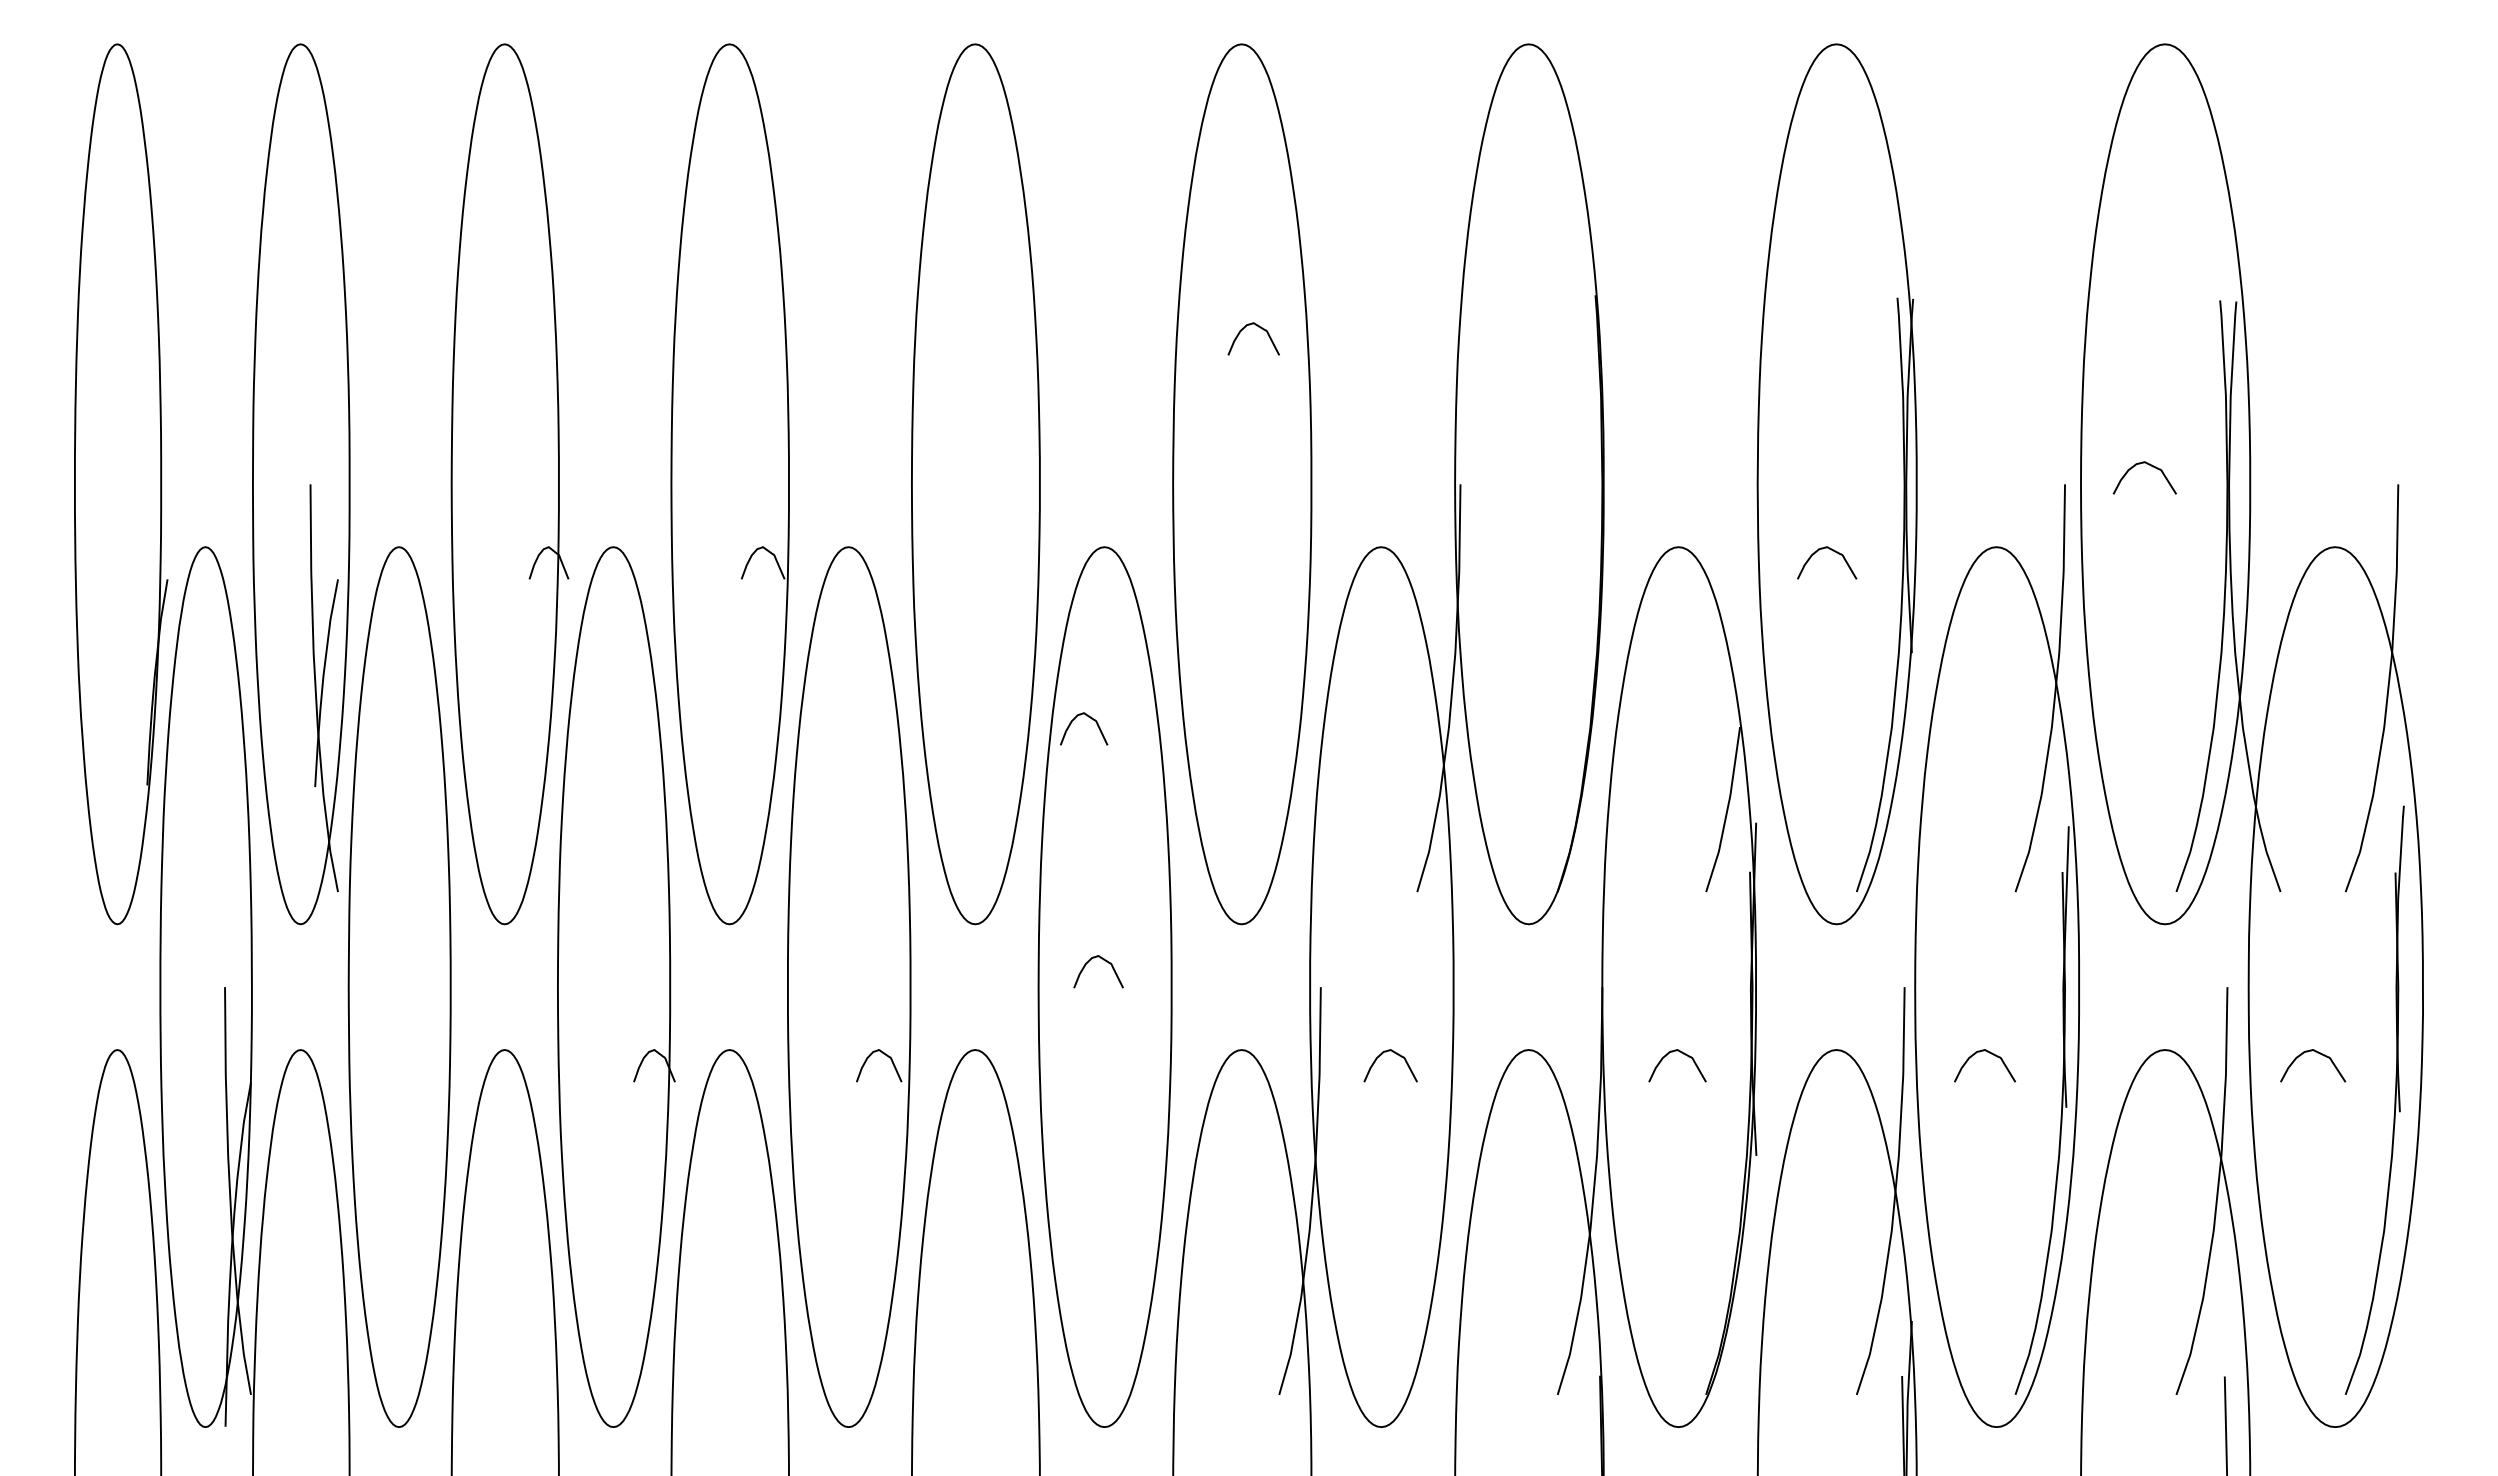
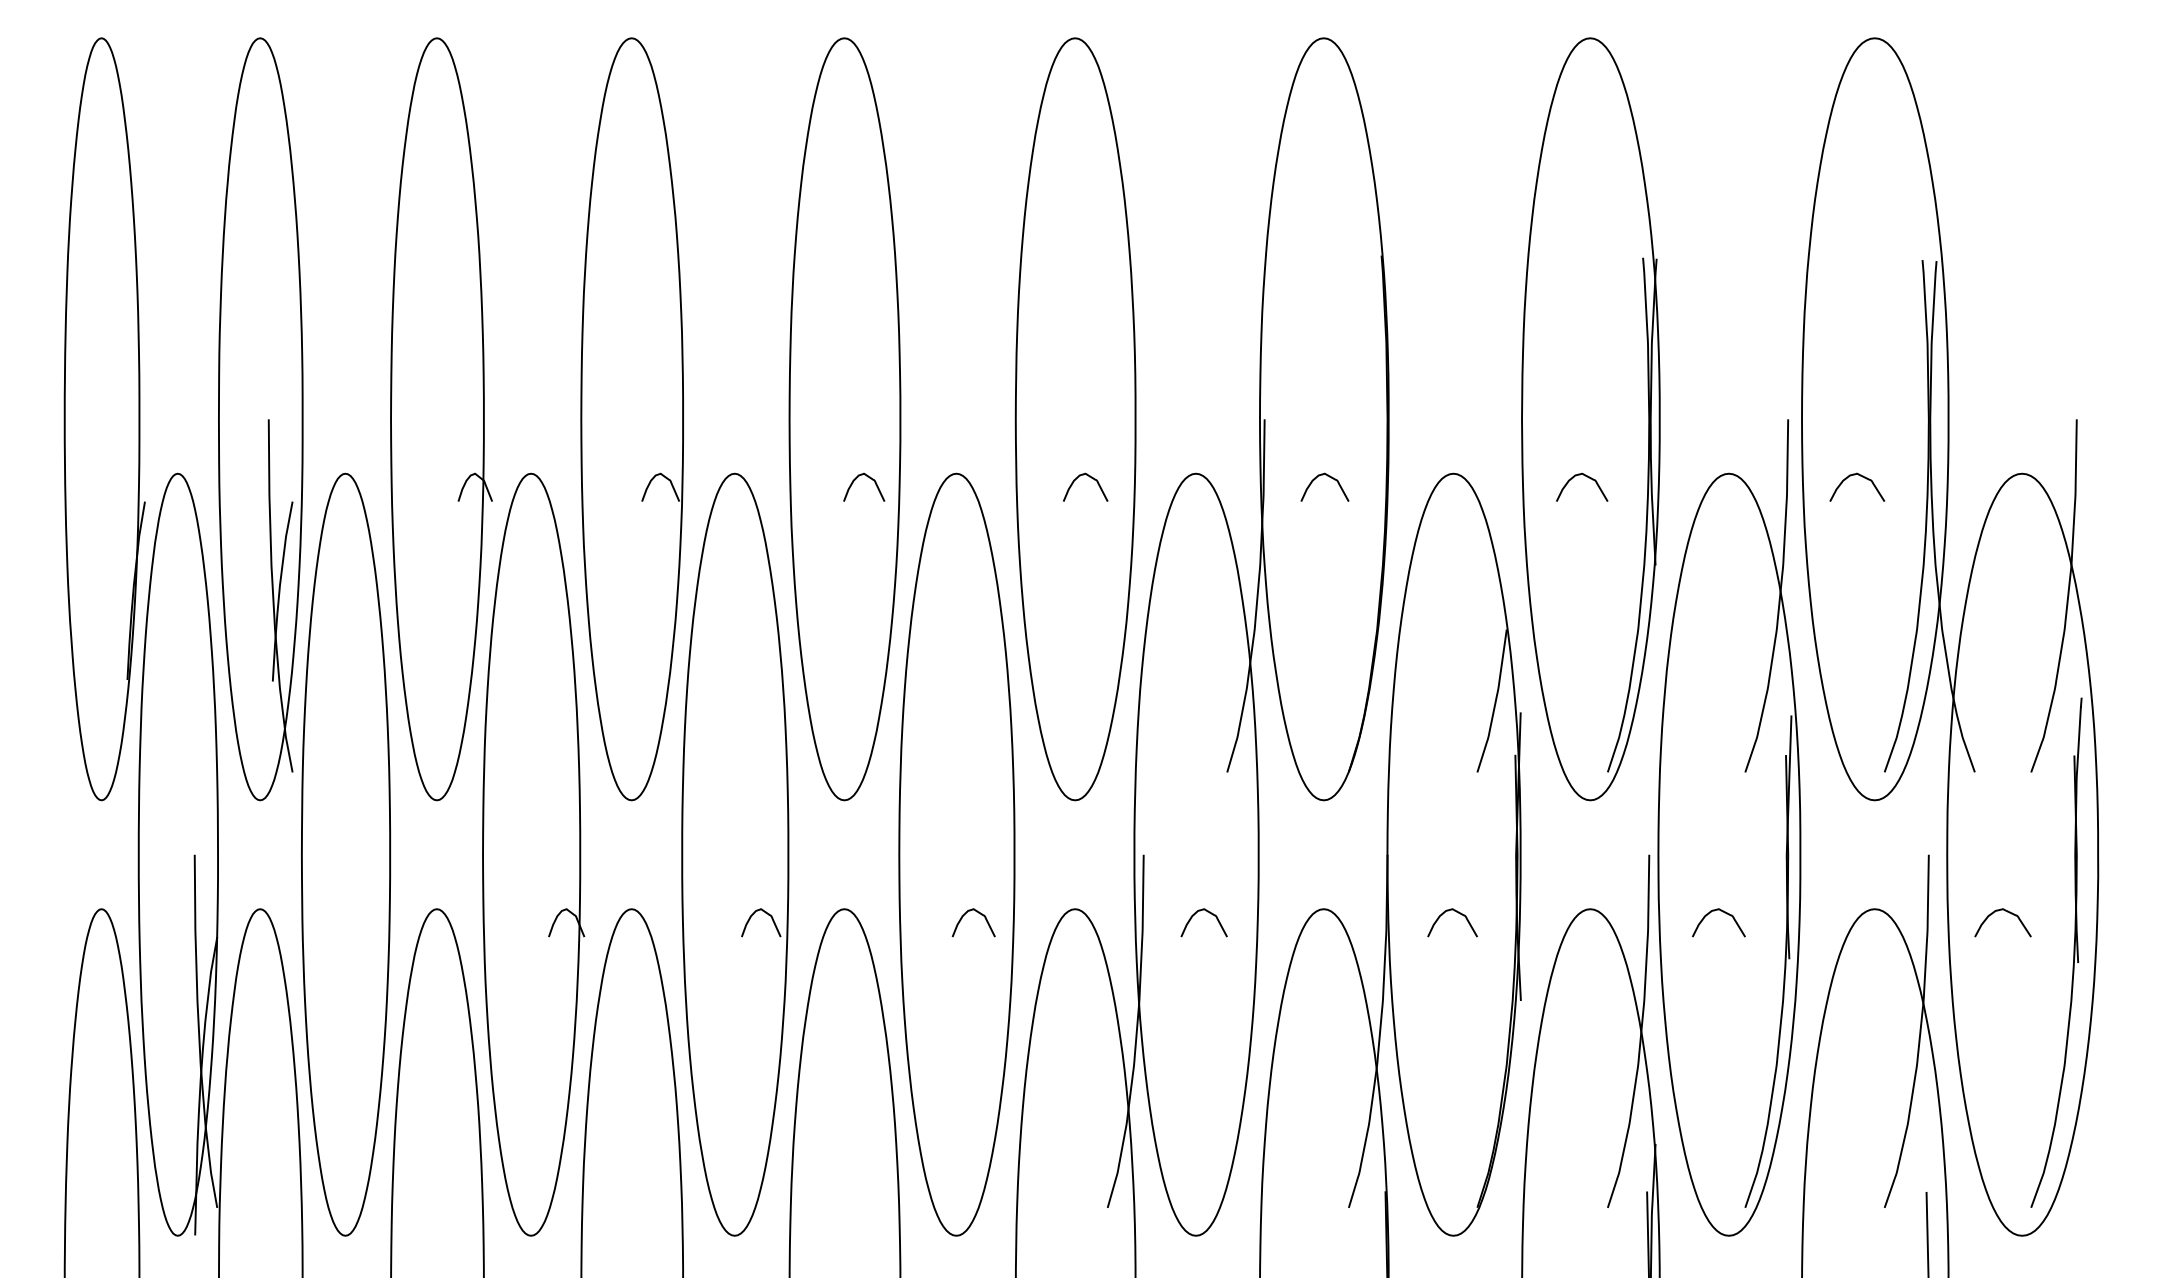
curve: (1258, 327) -> (1089, 477), moved
curve: (2149, 465) -> (1861, 476), moved
curve: (1535, 551) -> (1329, 477), added
curve: (1091, 719) -> (870, 479), moved
curve: (1106, 962) -> (980, 914), moved

